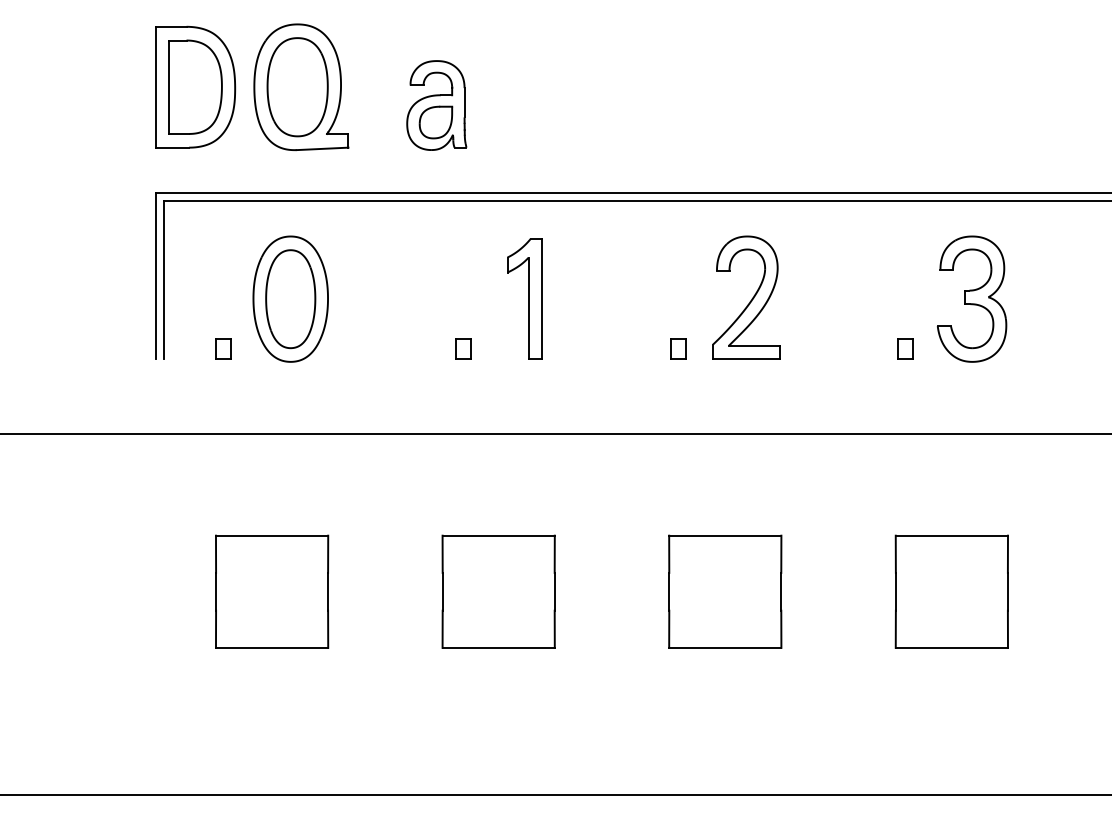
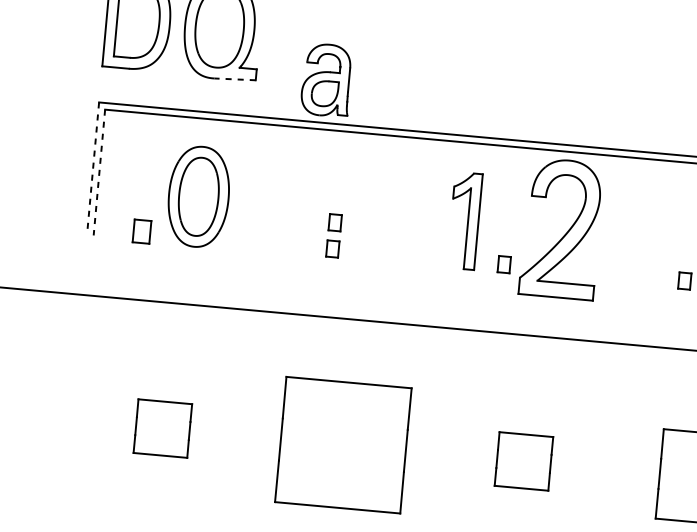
part: (436, 105) -> (326, 80), moved
line: (322, 148) -> (235, 79), solid -> dashed
line: (155, 276) -> (92, 168), solid -> dashed
line: (164, 280) -> (99, 172), solid -> dashed
part: (746, 297) -> (562, 228), size x1.4
part: (524, 298) -> (464, 220), moved
part: (463, 315) -> (335, 222), added
part: (223, 348) -> (141, 231), size x1.4
part: (272, 591) -> (163, 428), size x0.6
part: (498, 591) -> (343, 444), size x1.4
part: (725, 591) -> (524, 461), size x0.6

